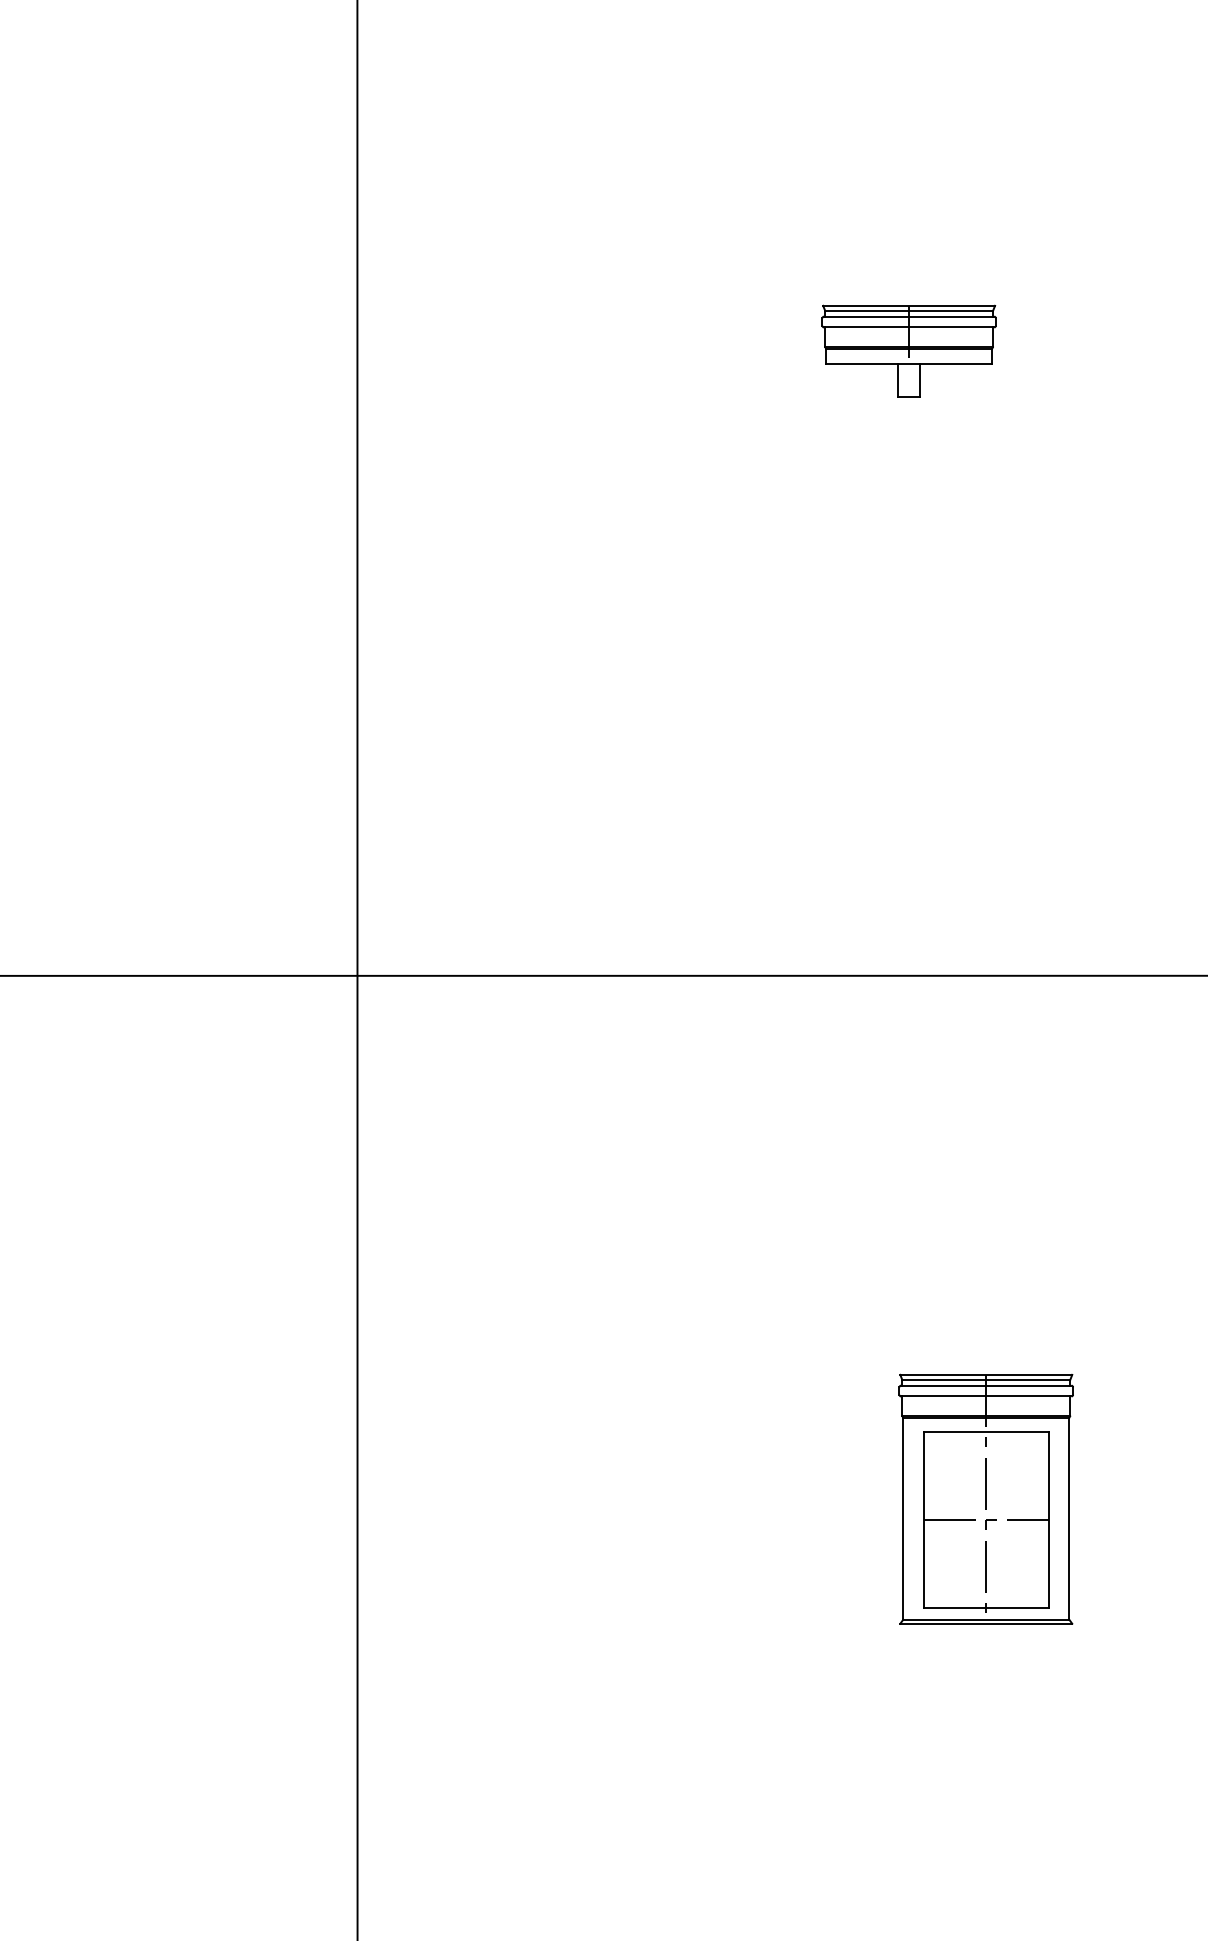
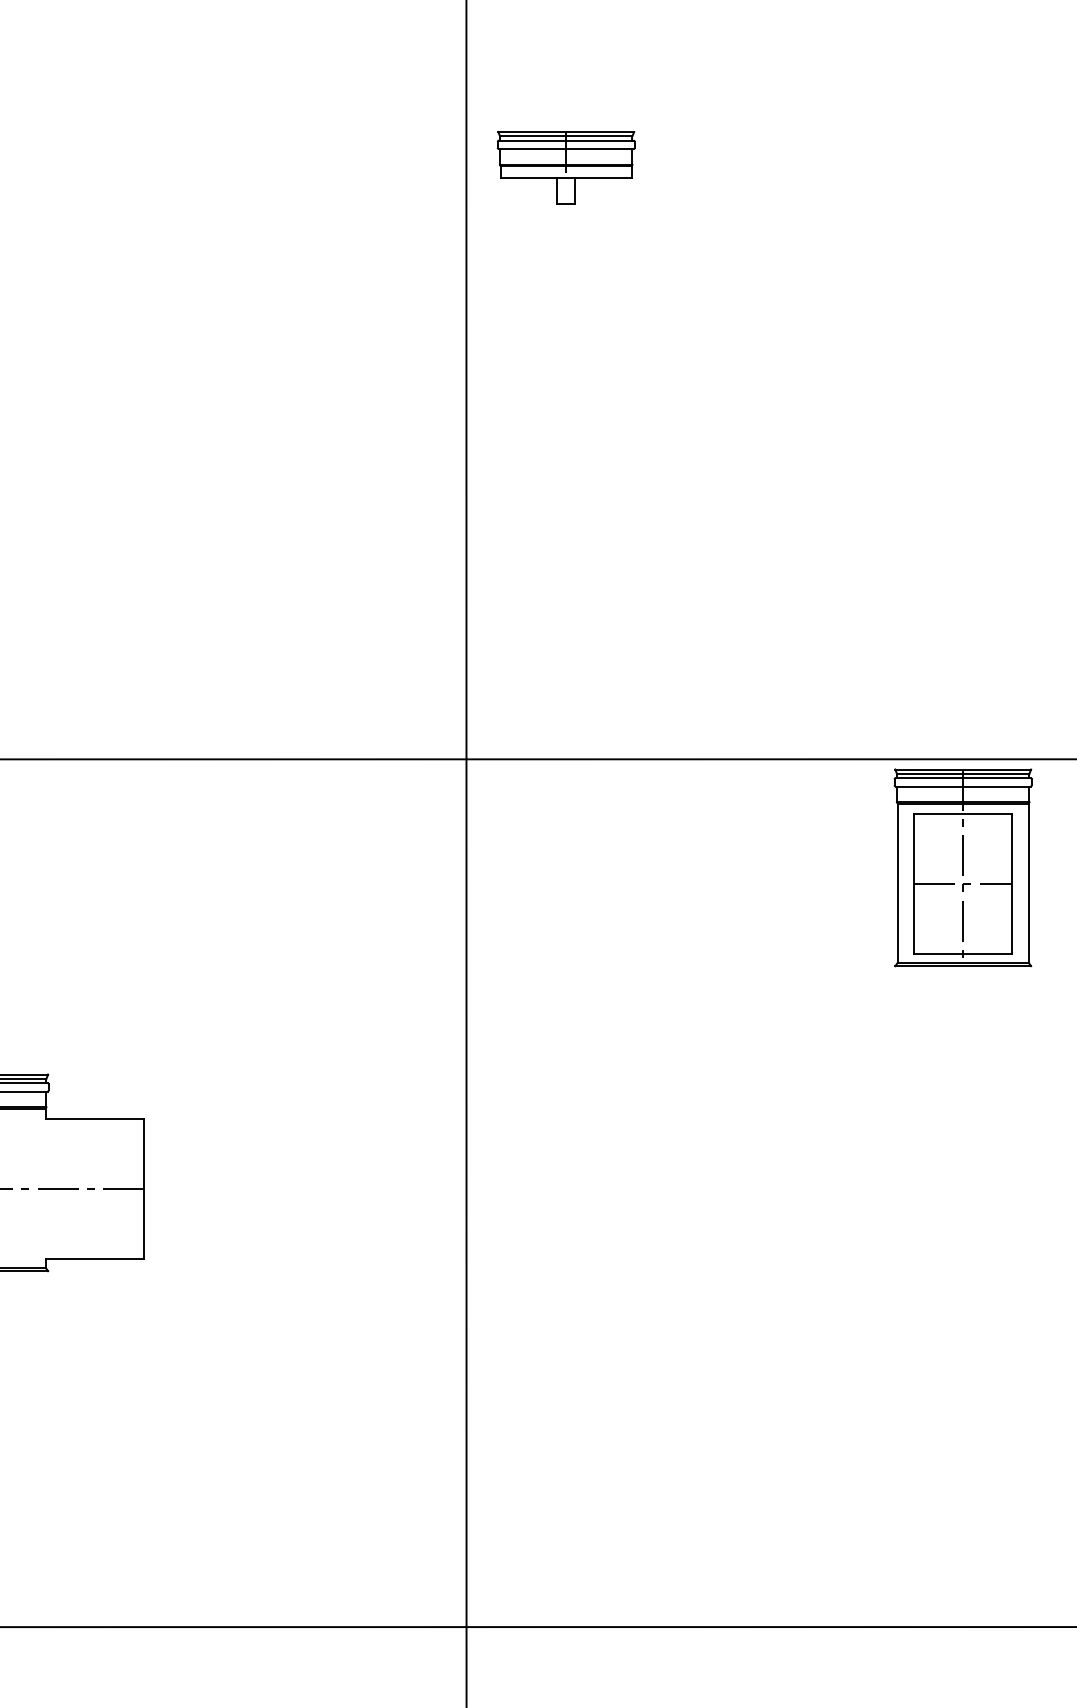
part: (908, 350) -> (565, 167), moved
part: (985, 1498) -> (962, 867), moved

